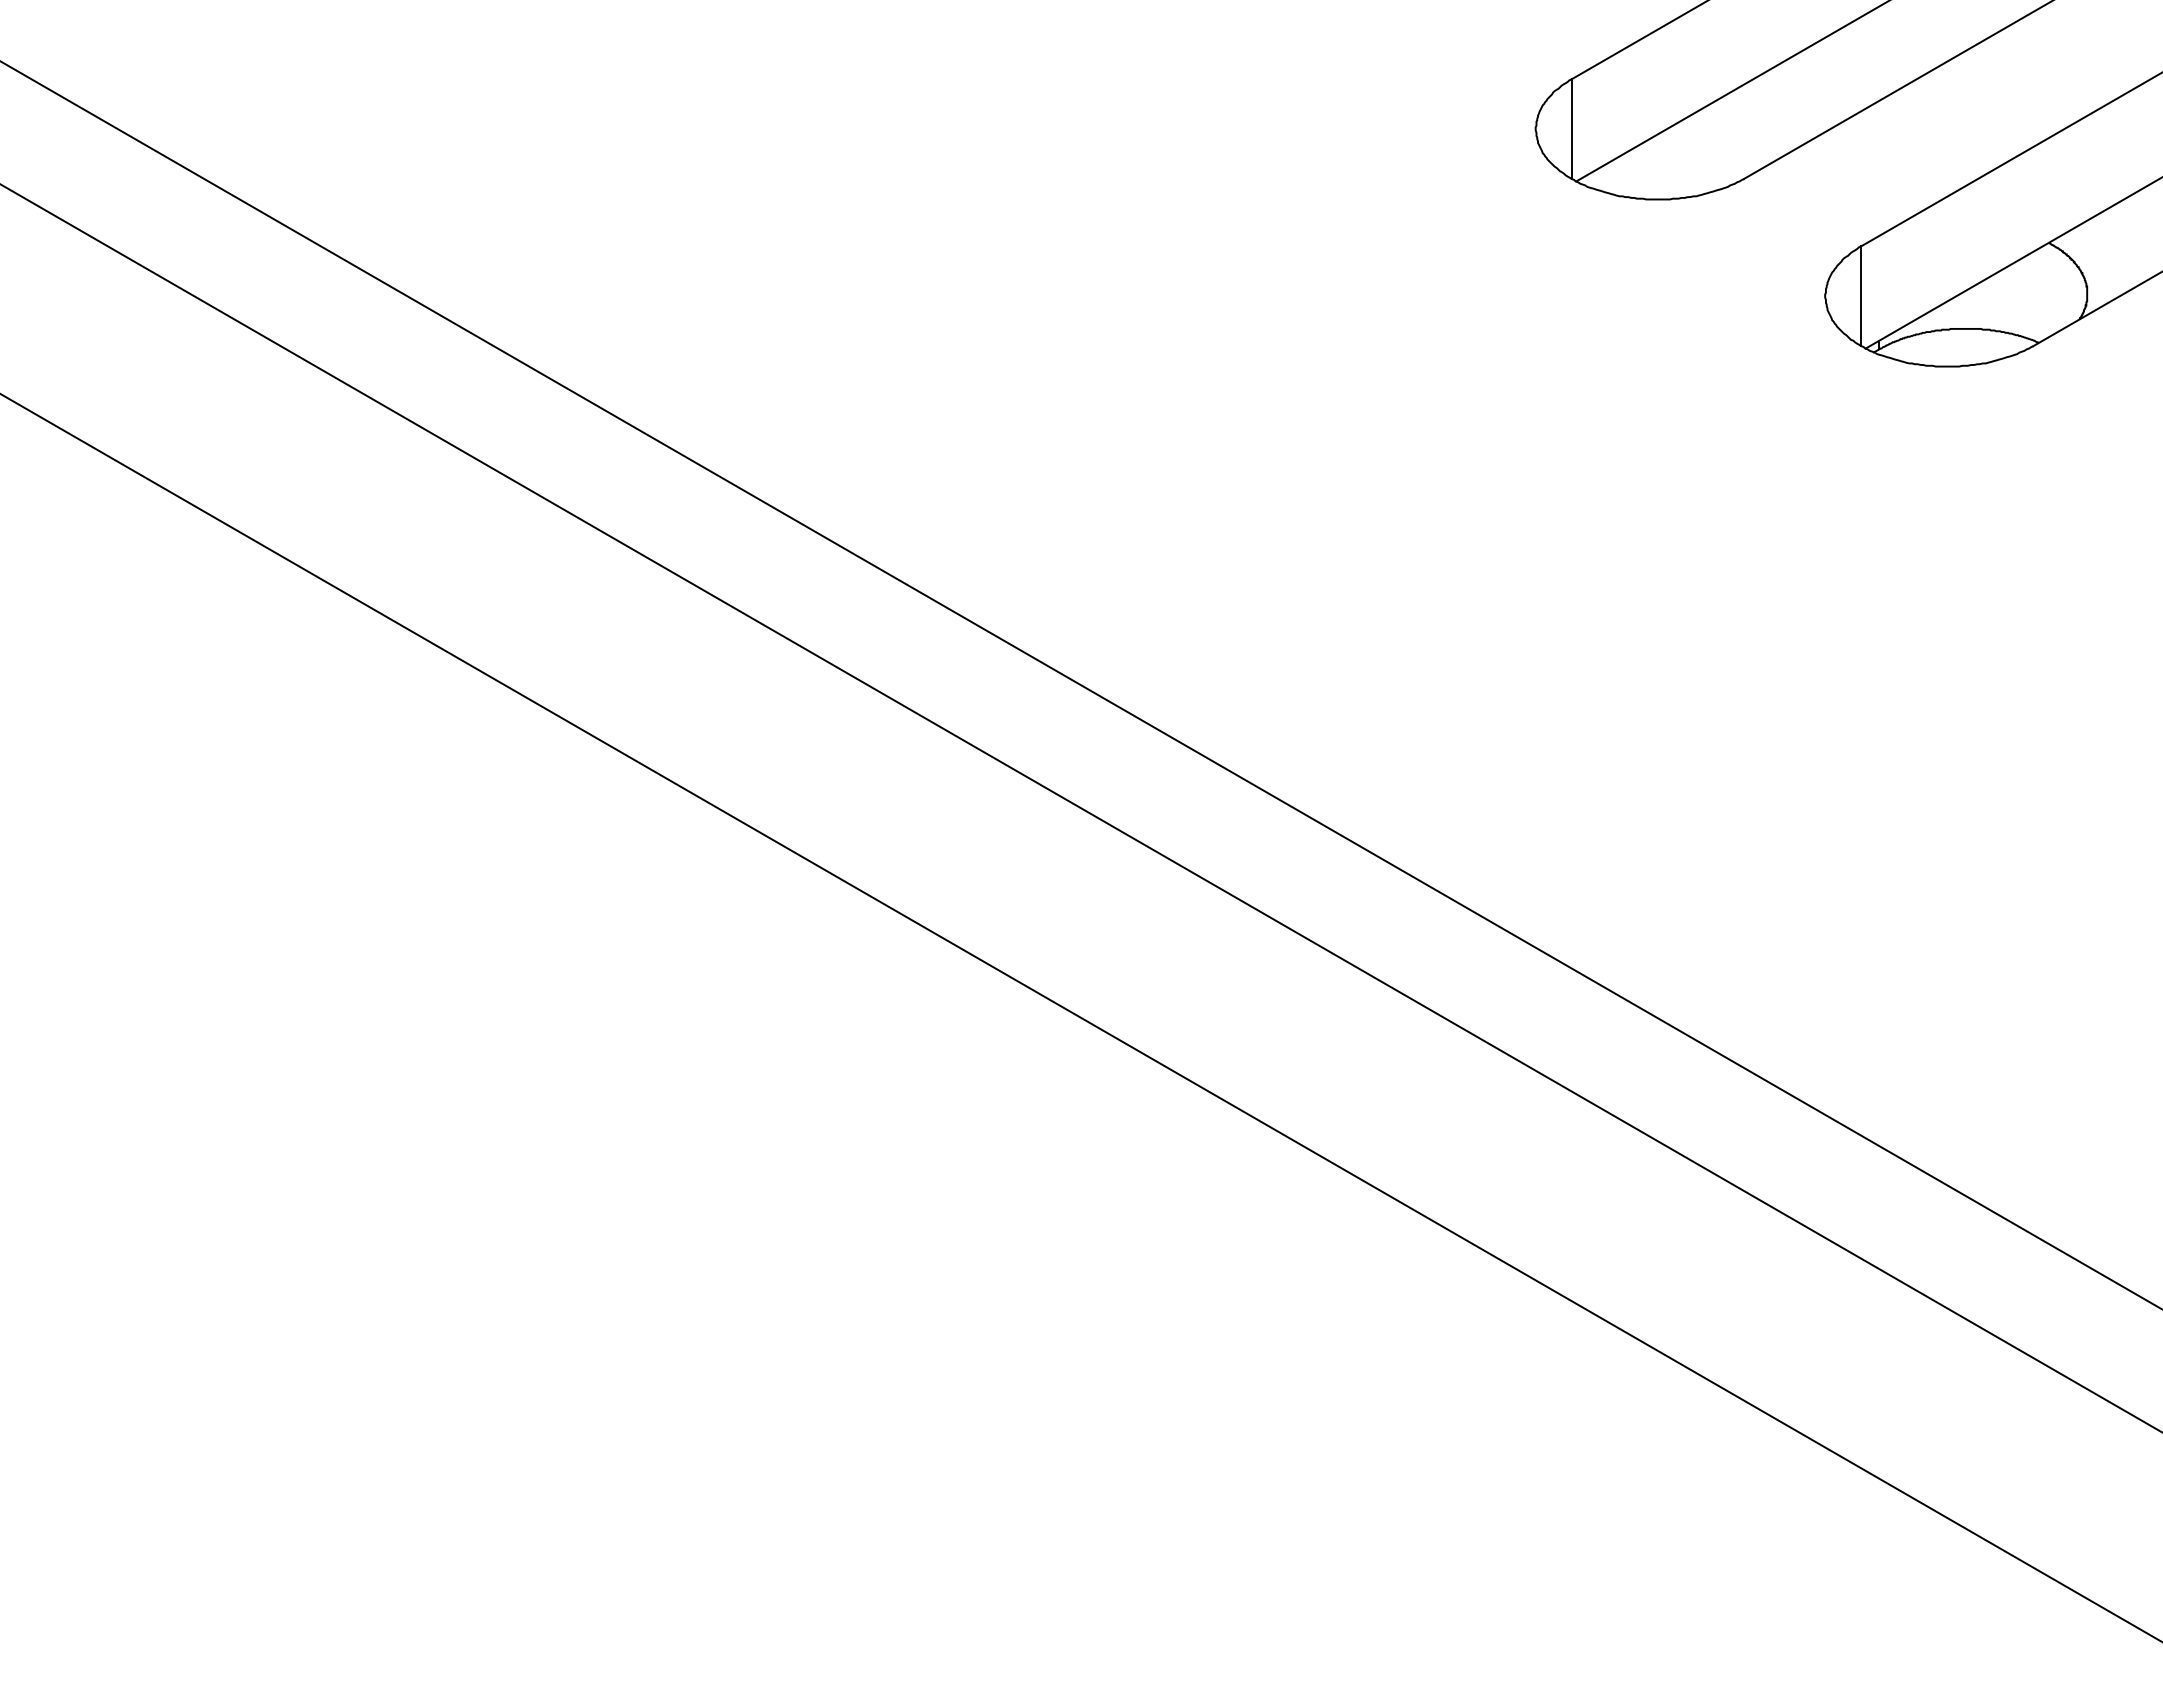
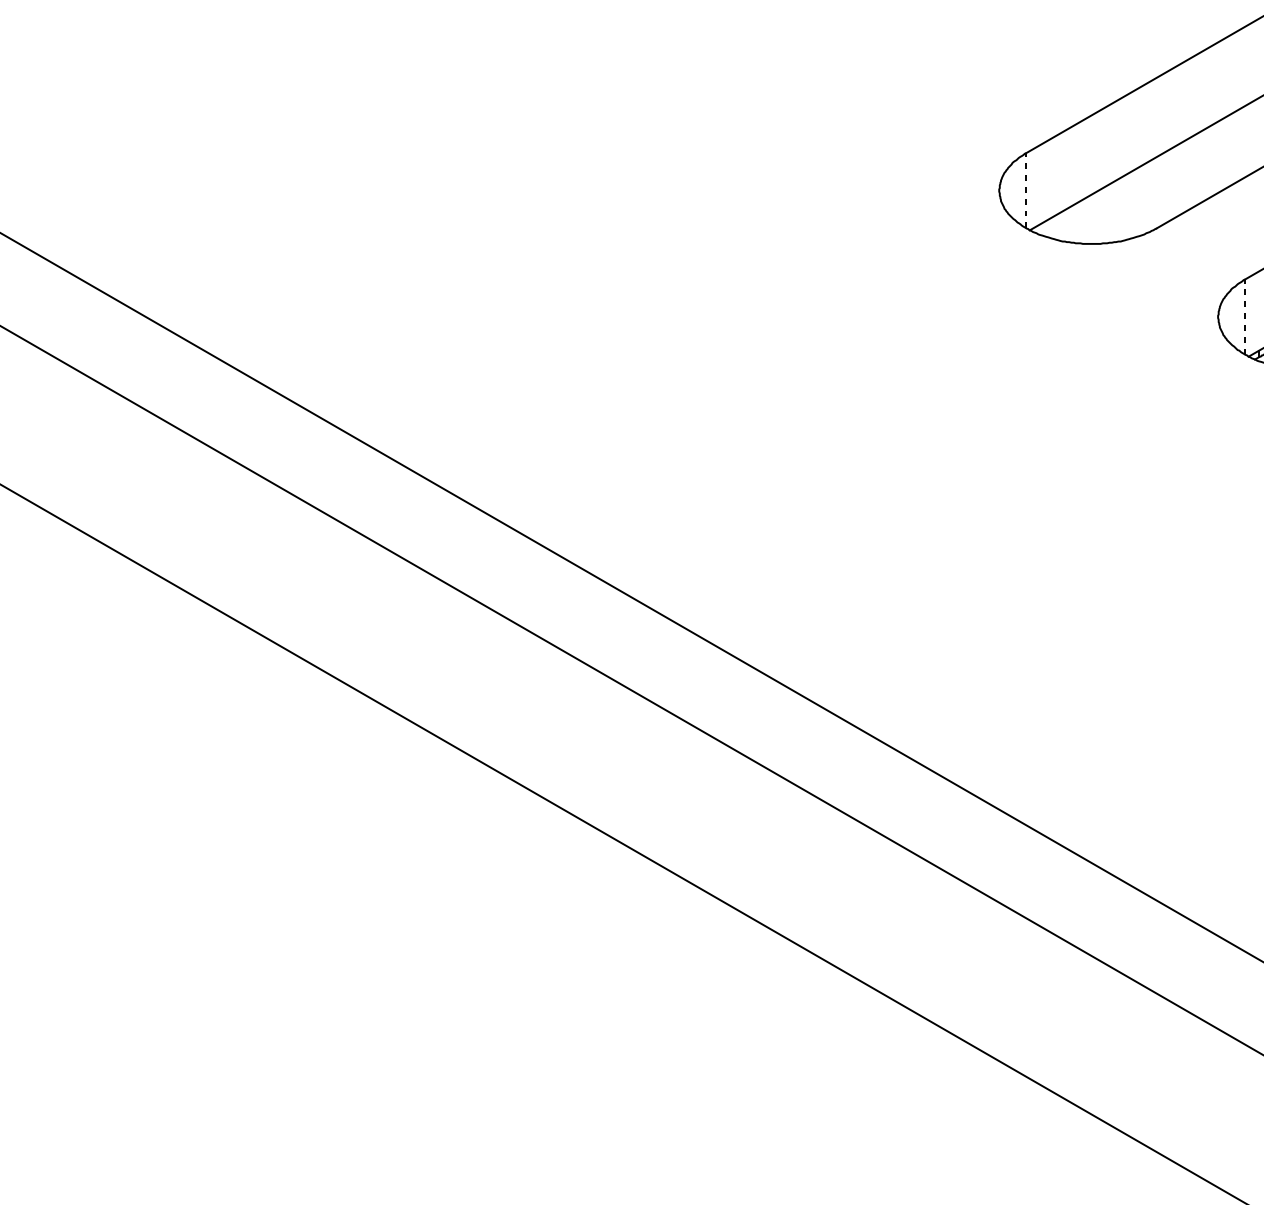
line: (1571, 129) -> (1026, 191), solid -> dashed
line: (1861, 296) -> (1245, 317), solid -> dashed

